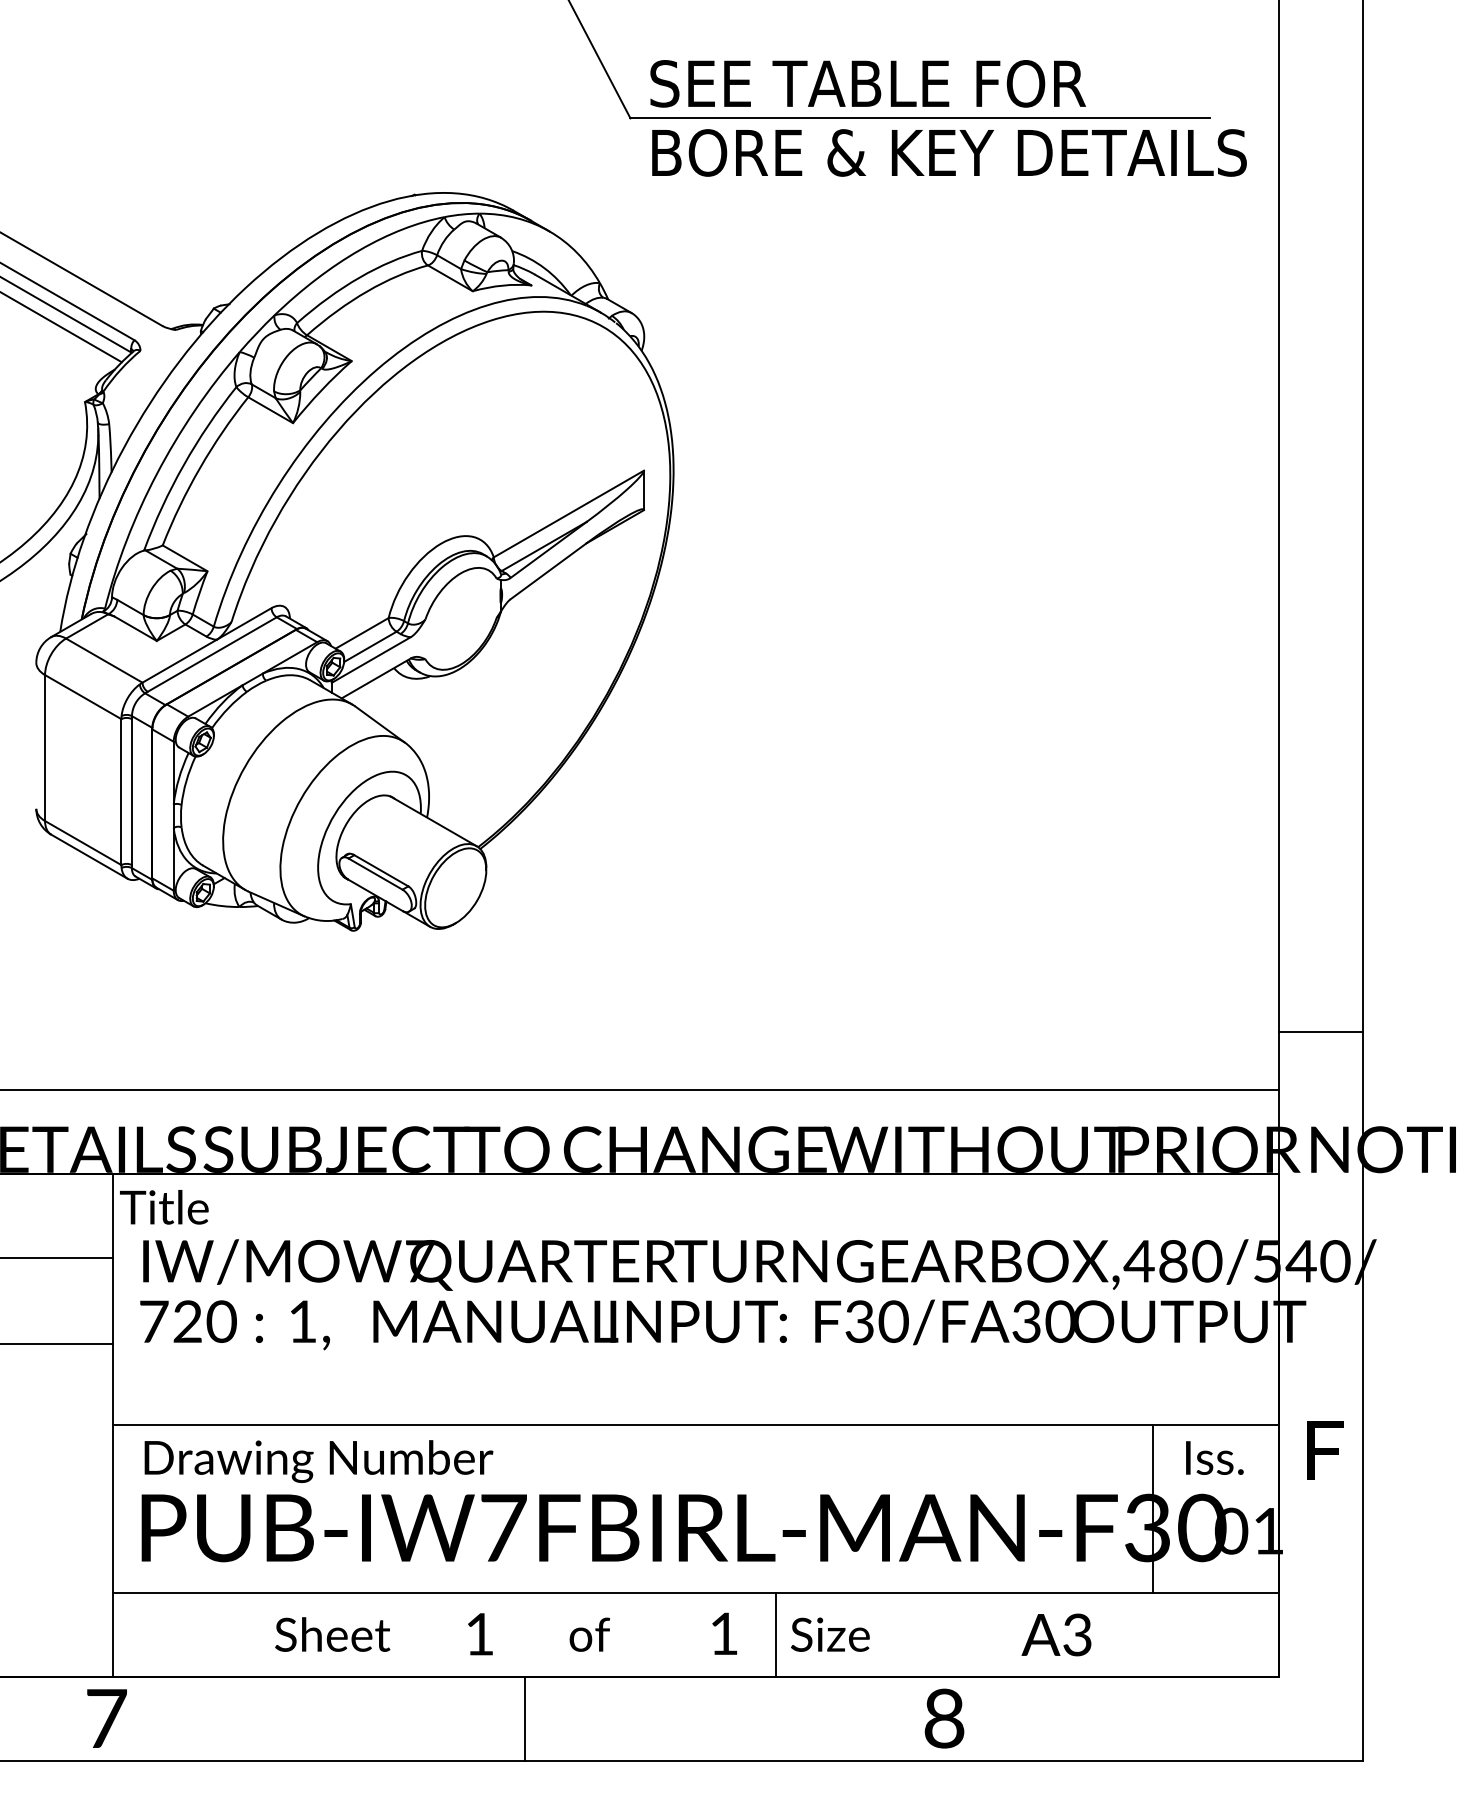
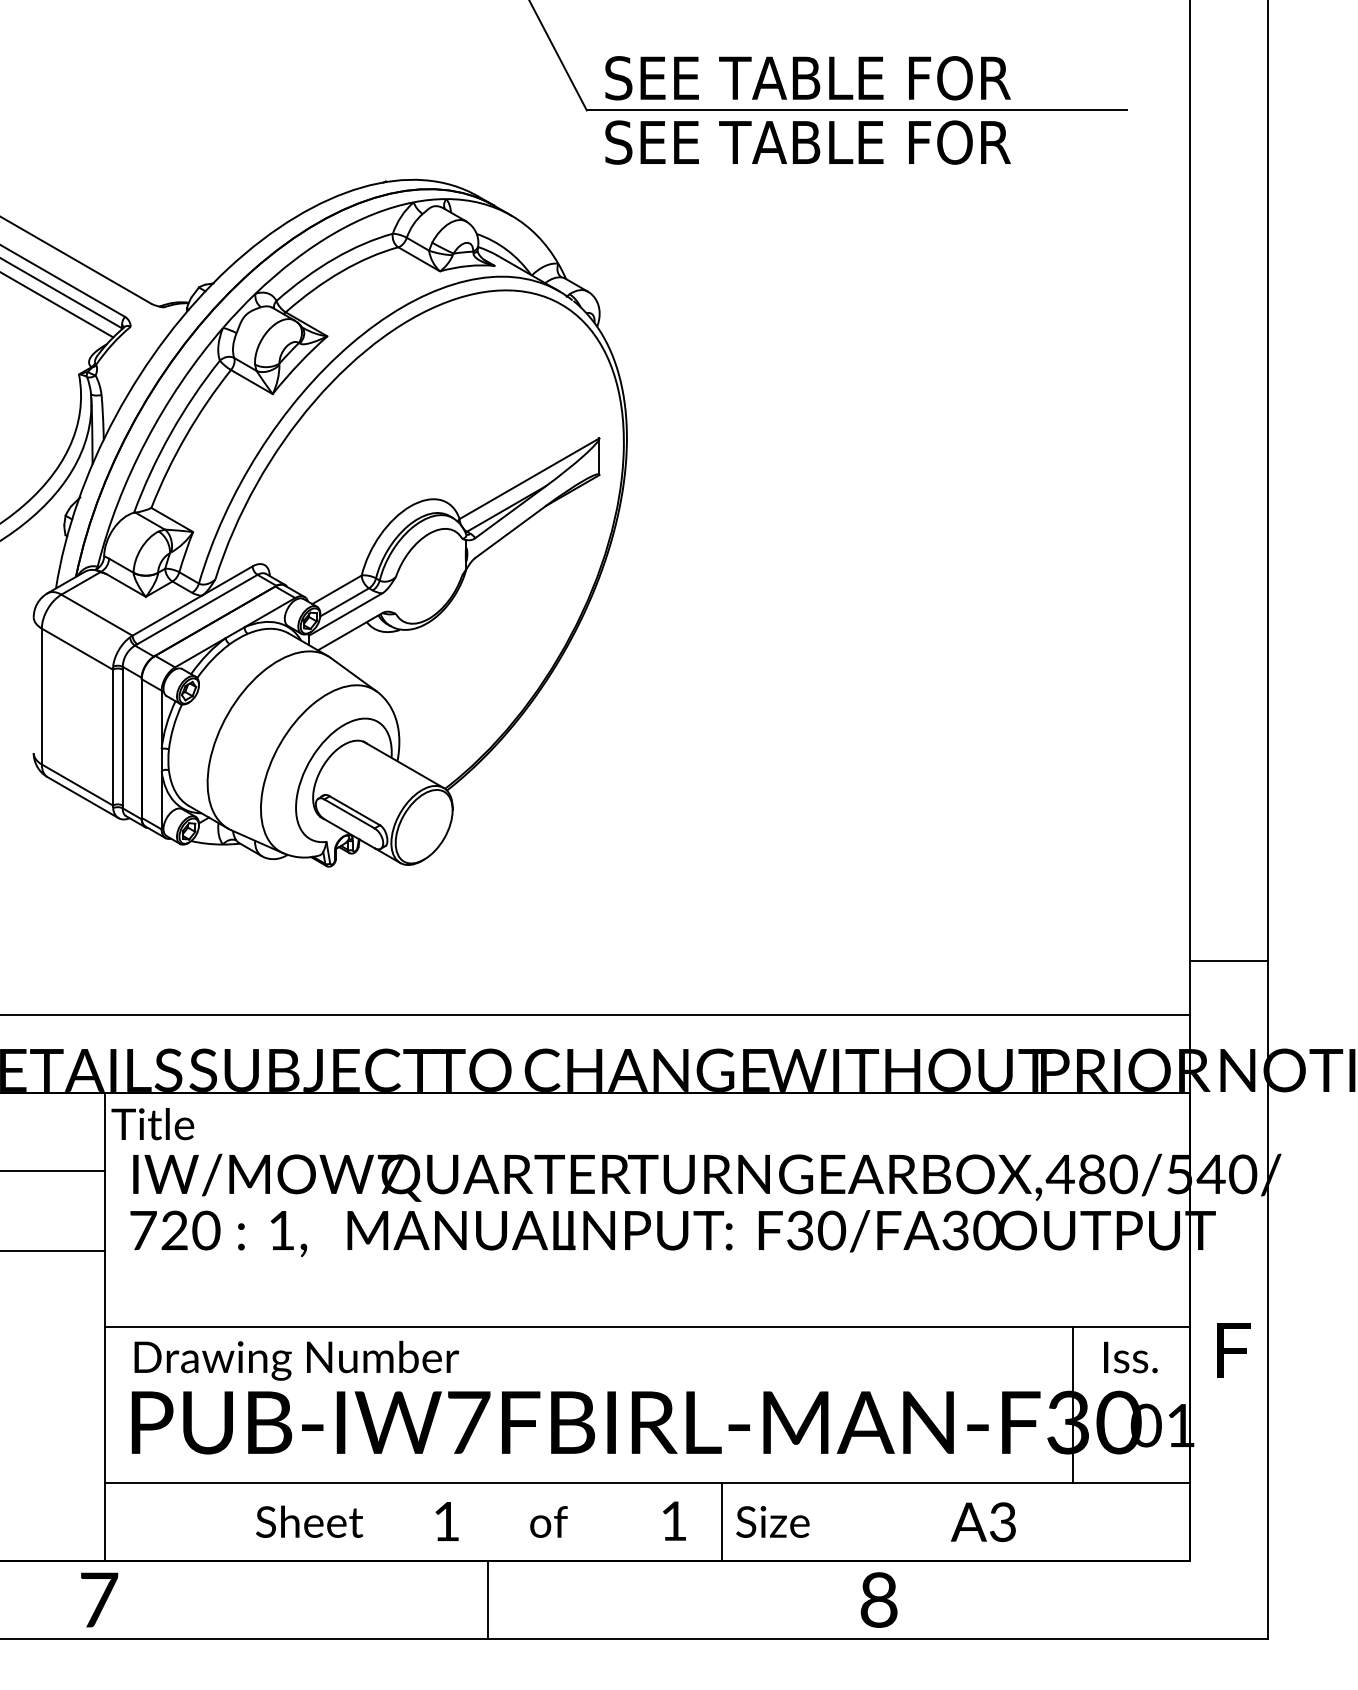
text: (948, 152) -> (882, 142), BORE & KEY DETAILS -> SEE TABLE FOR

